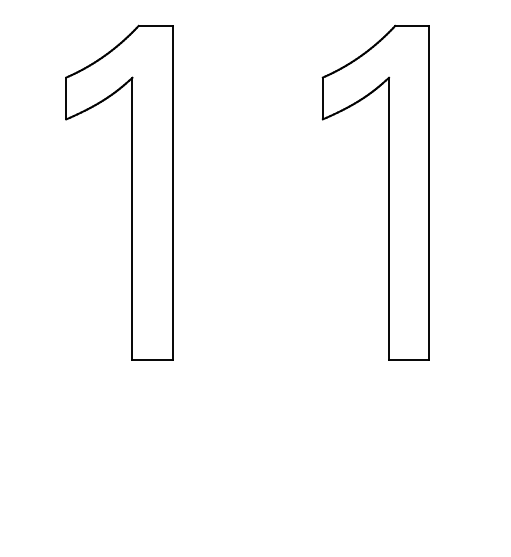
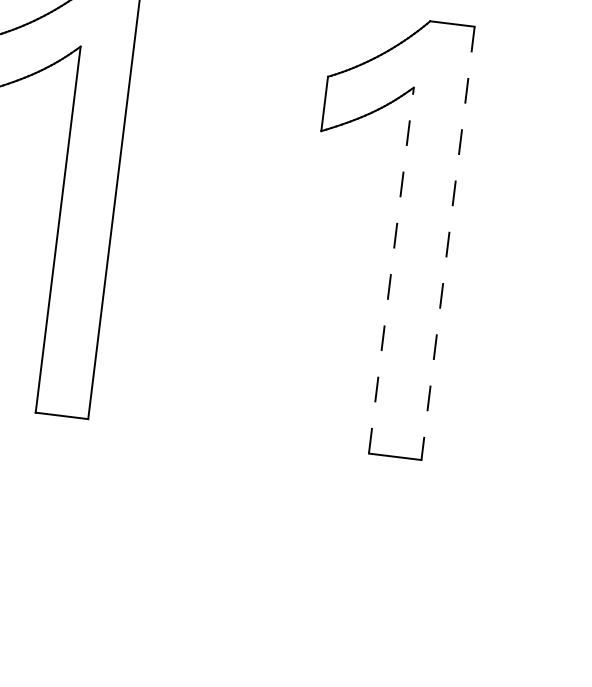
line: (429, 192) -> (448, 243), solid -> dashed
line: (389, 218) -> (392, 270), solid -> dashed

